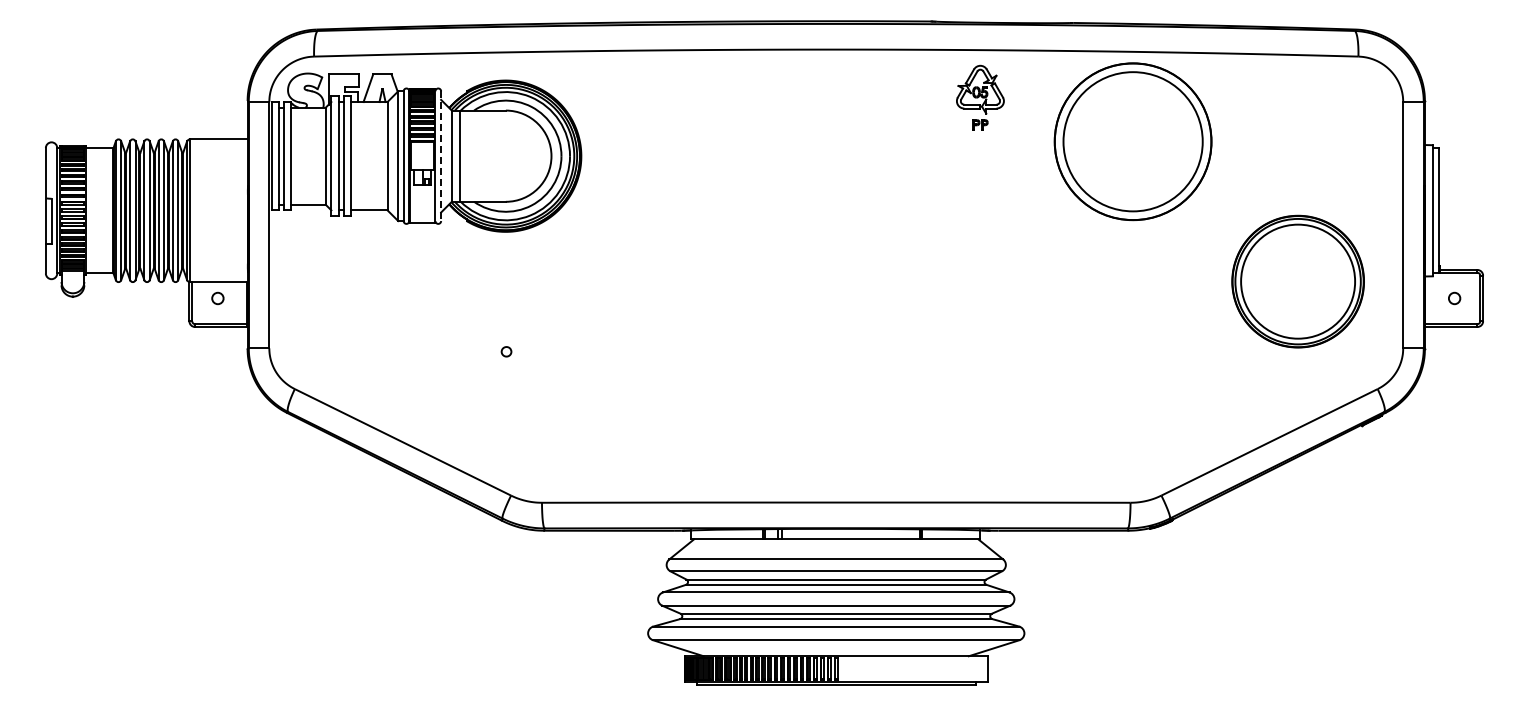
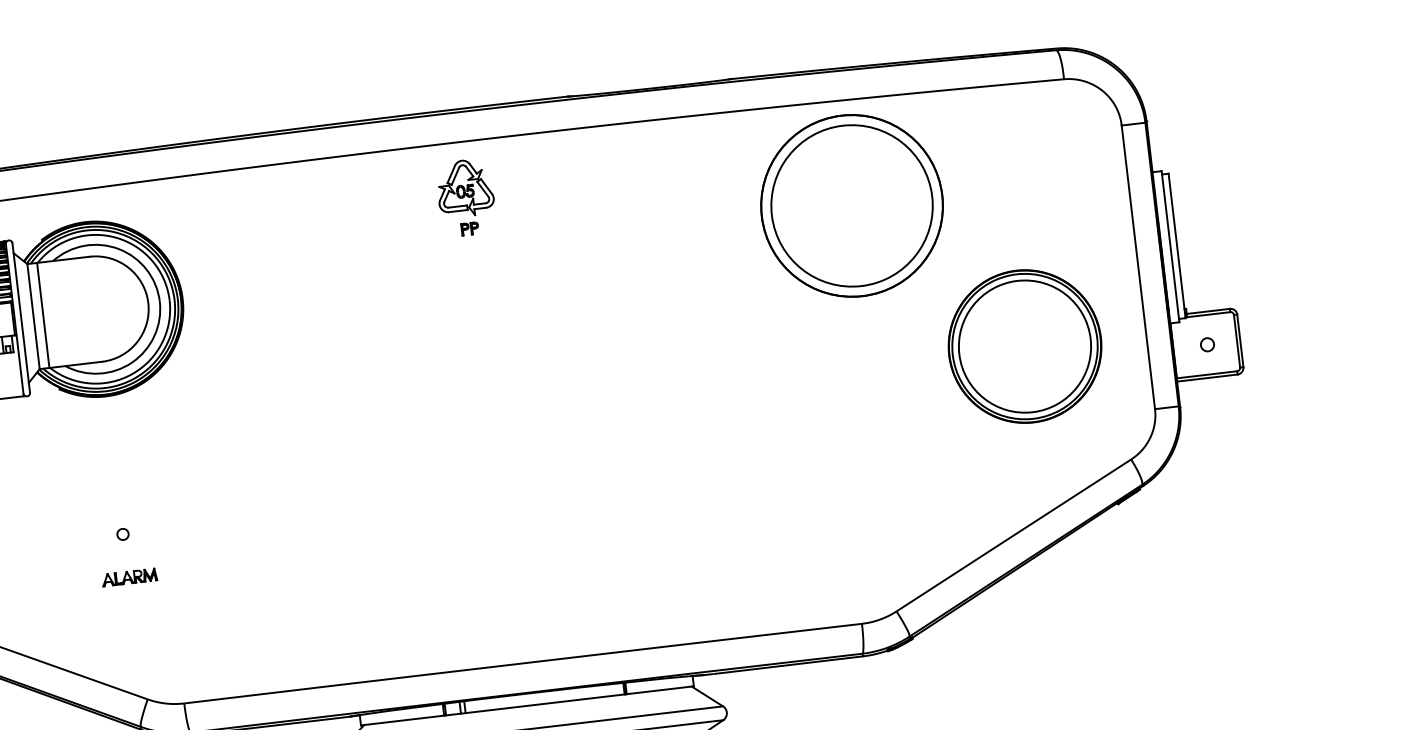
part: (980, 97) -> (466, 197), moved
part: (1132, 141) -> (851, 205), moved
line: (441, 156) -> (21, 318), dashed -> solid
part: (507, 389) -> (129, 577), added

